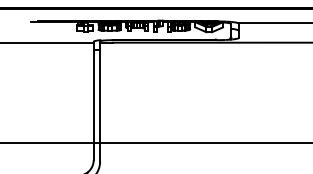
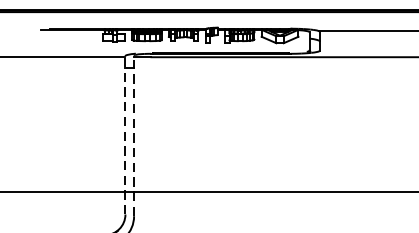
line: (93, 100) -> (125, 134), solid -> dashed
line: (100, 101) -> (134, 135), solid -> dashed

